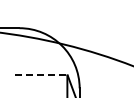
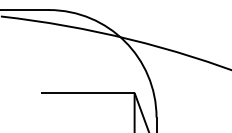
line: (41, 74) -> (88, 92), dashed -> solid

